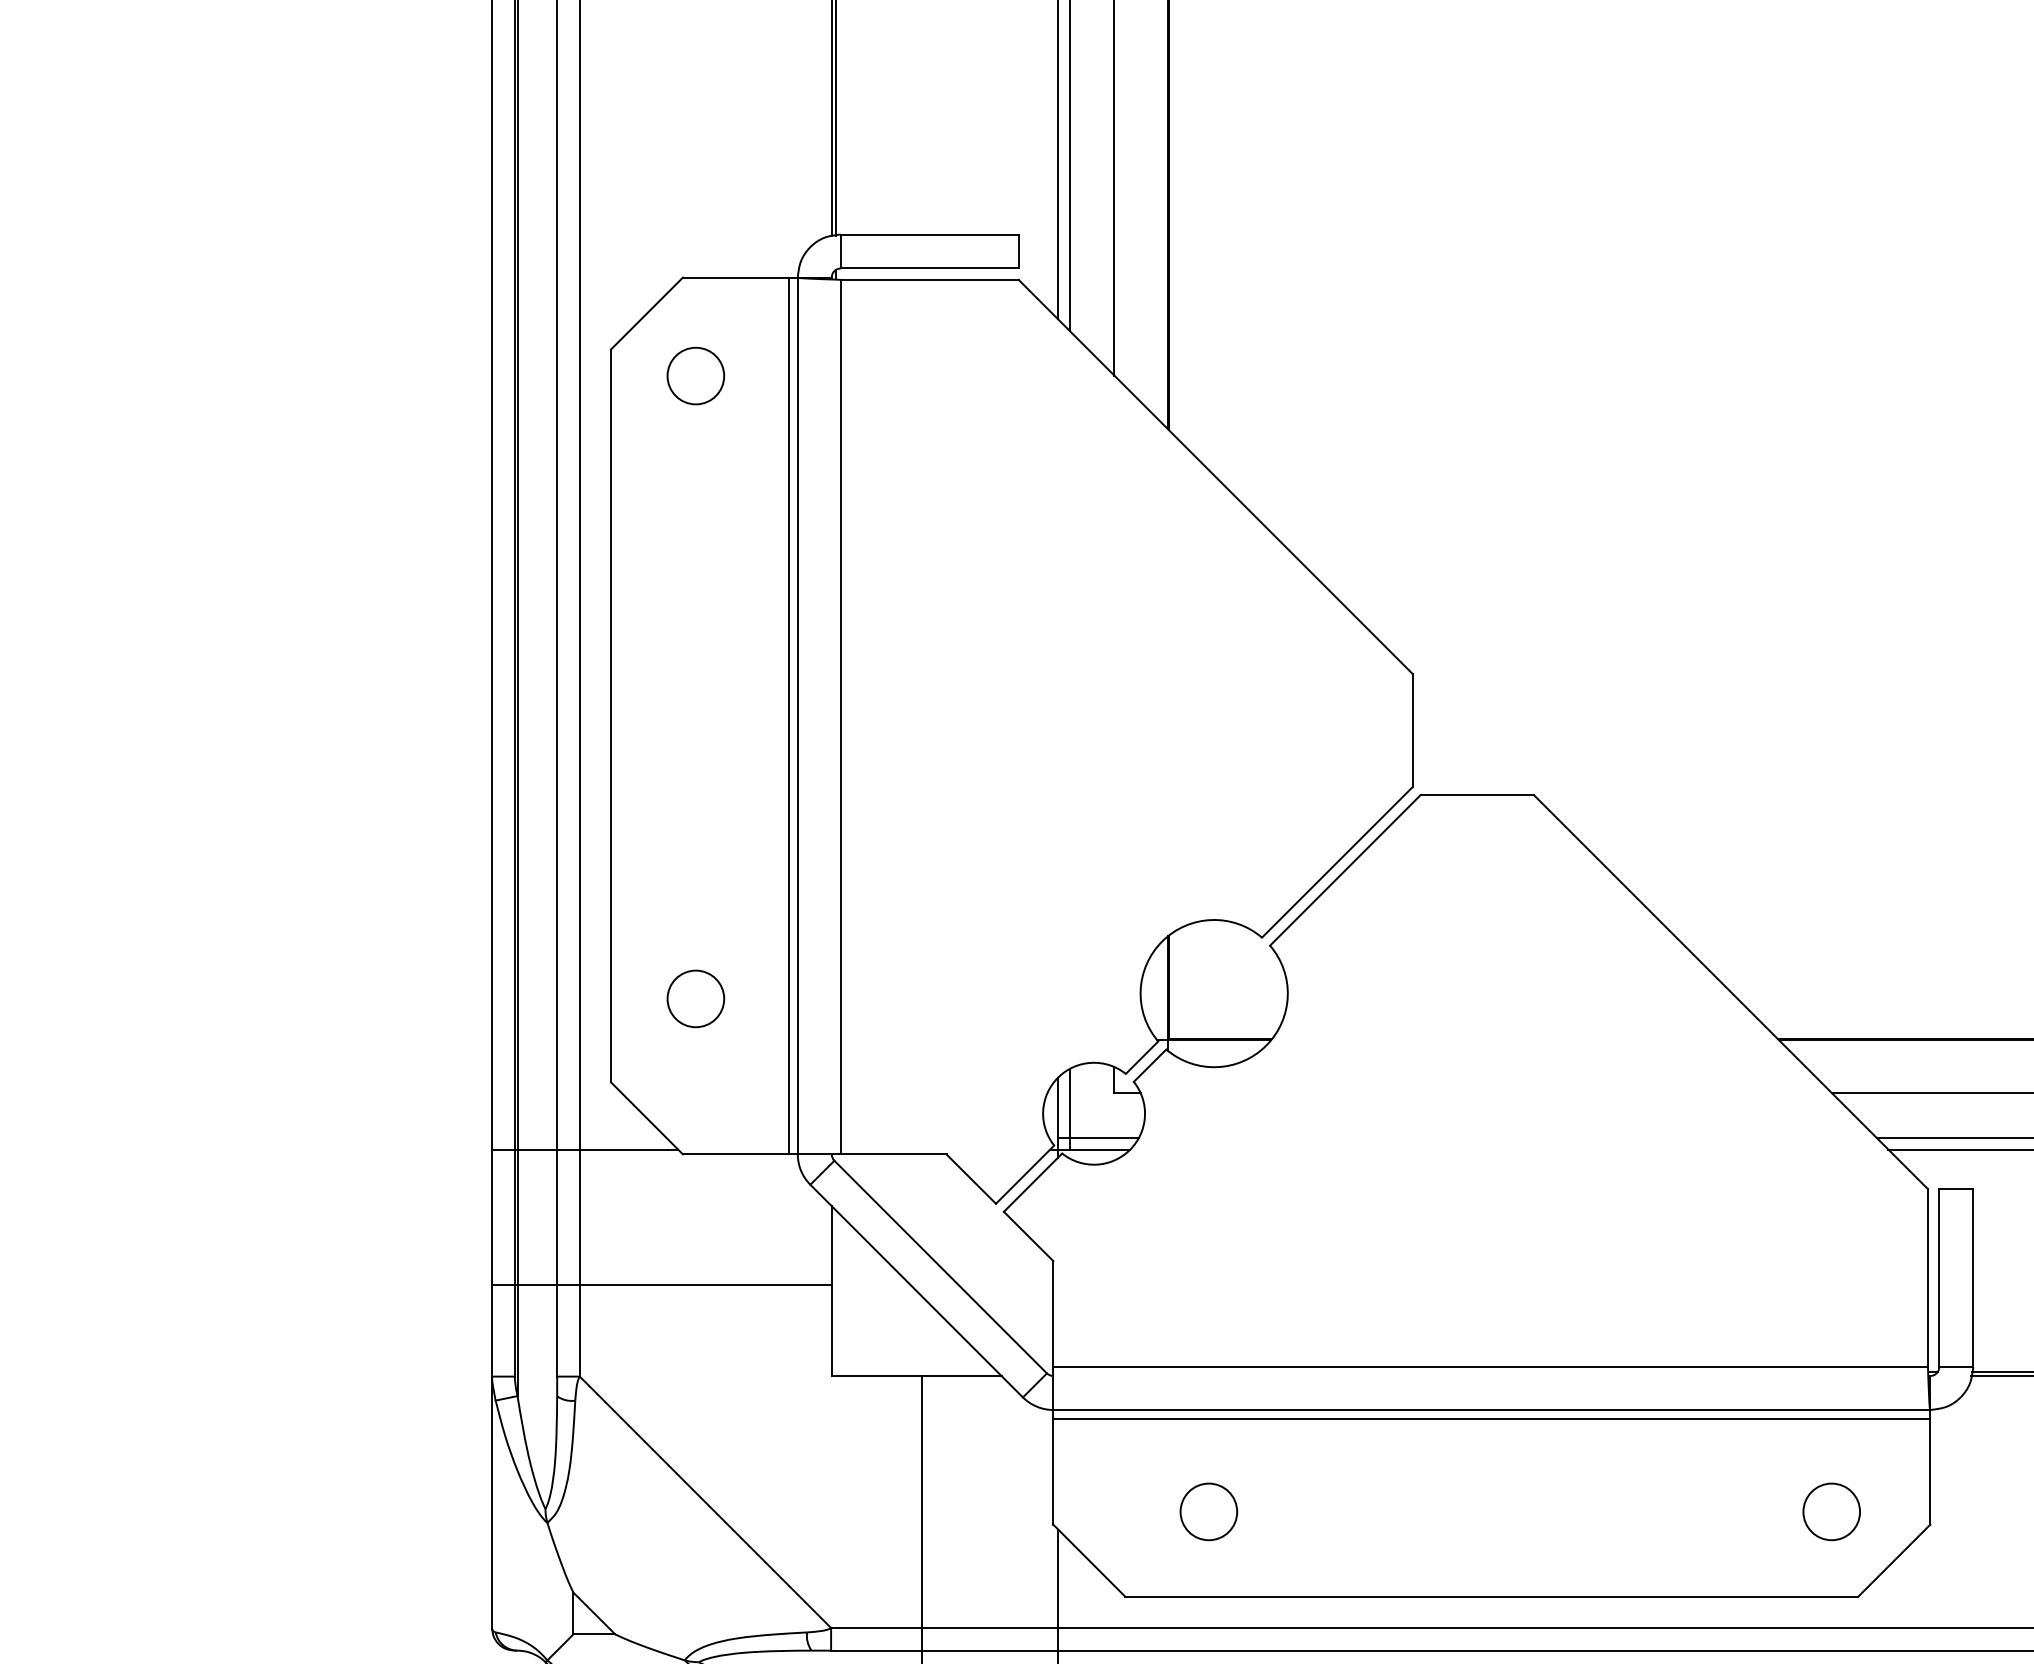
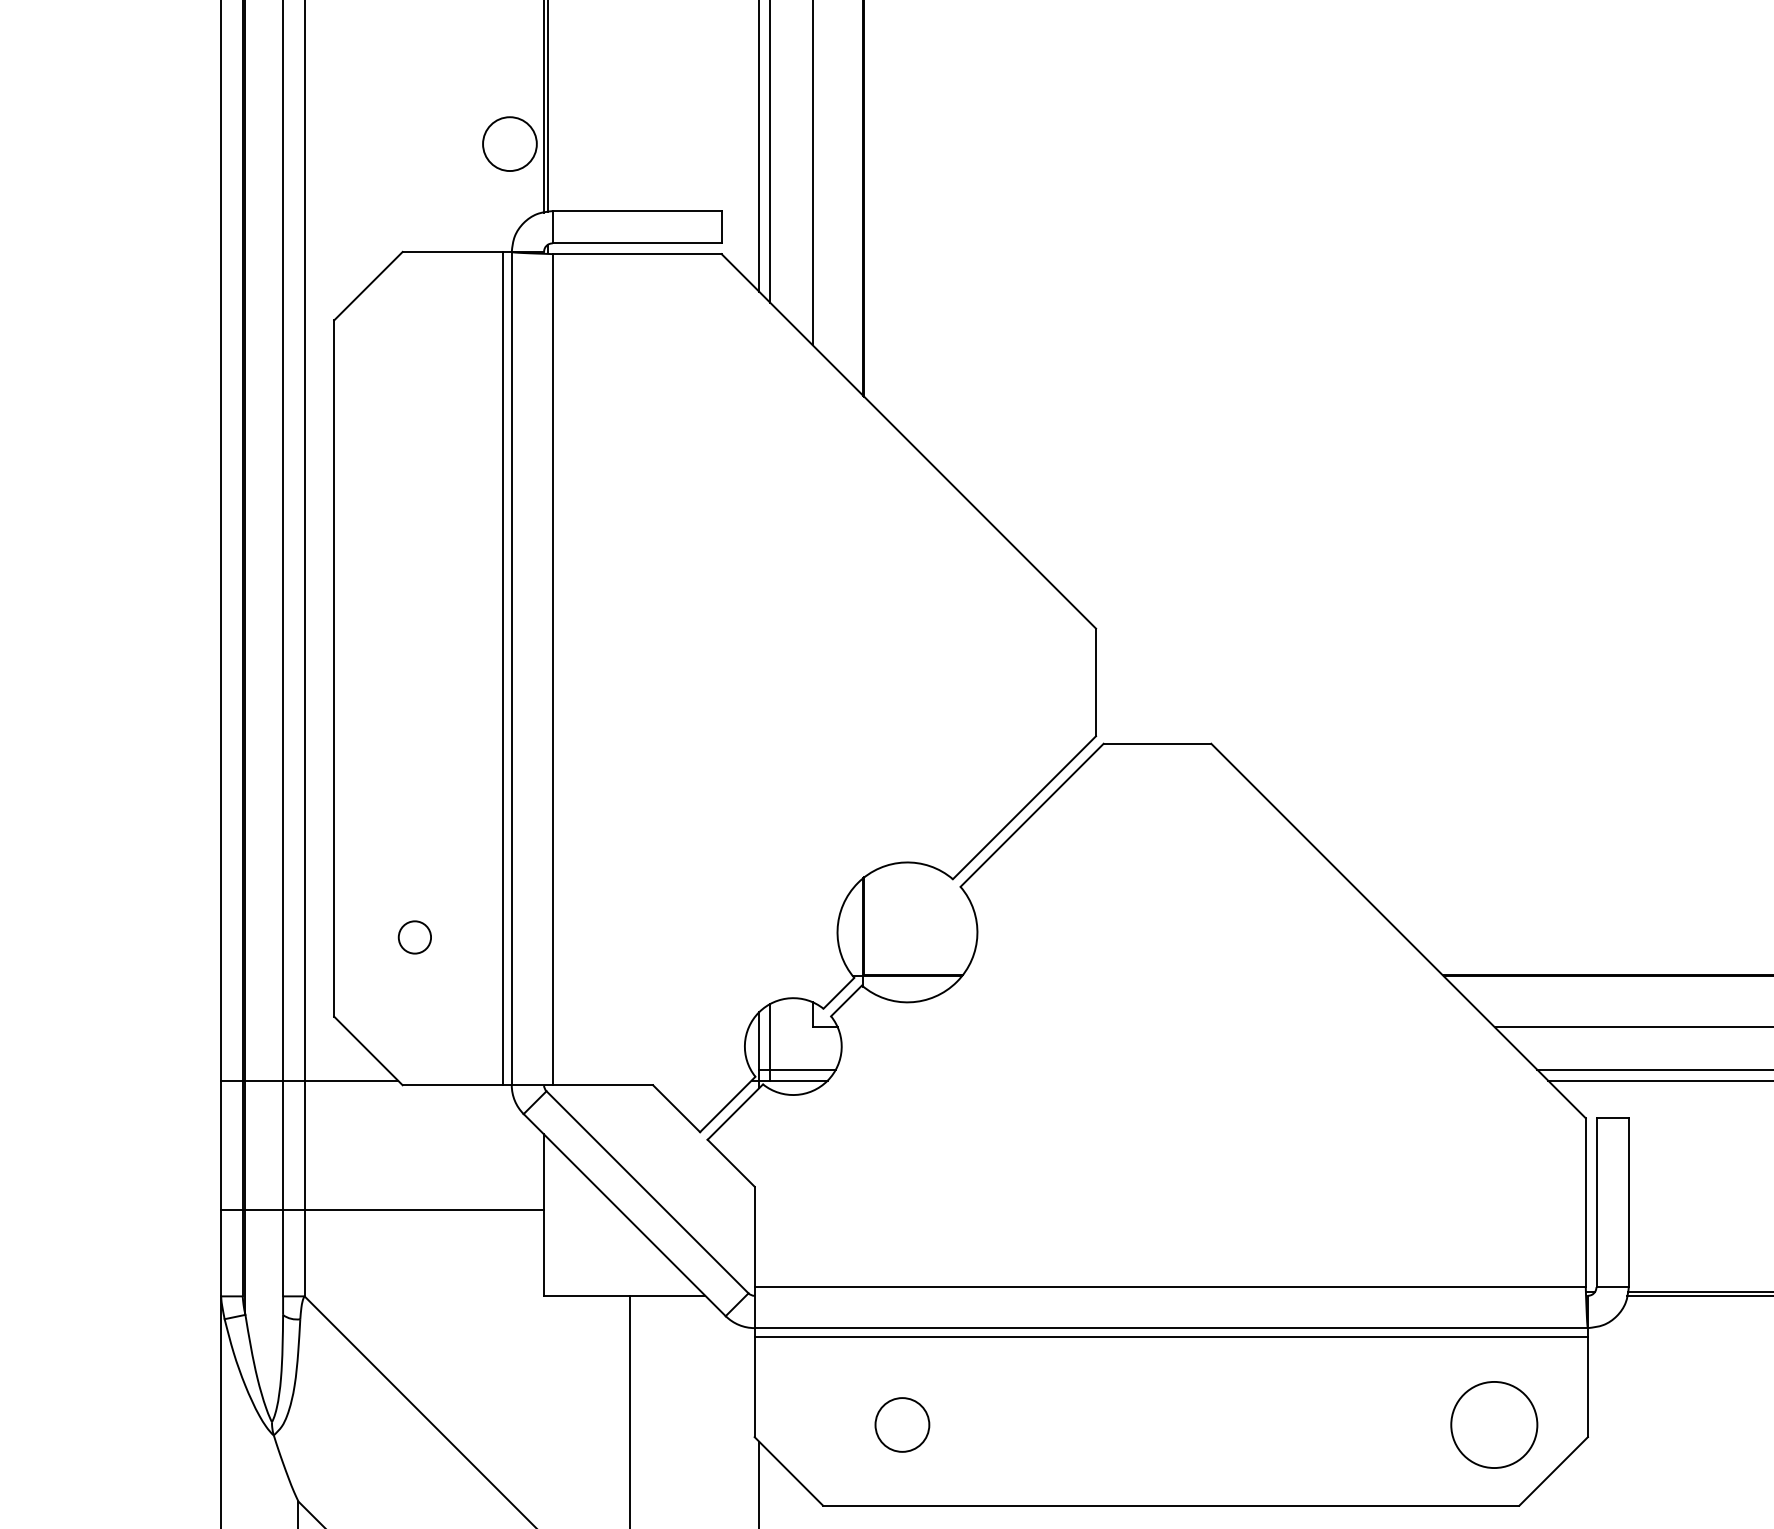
circle: (695, 375) -> (509, 143), moved
circle: (695, 998) -> (414, 937), size x0.6
circle: (1831, 1511) -> (1494, 1424), size x1.6

